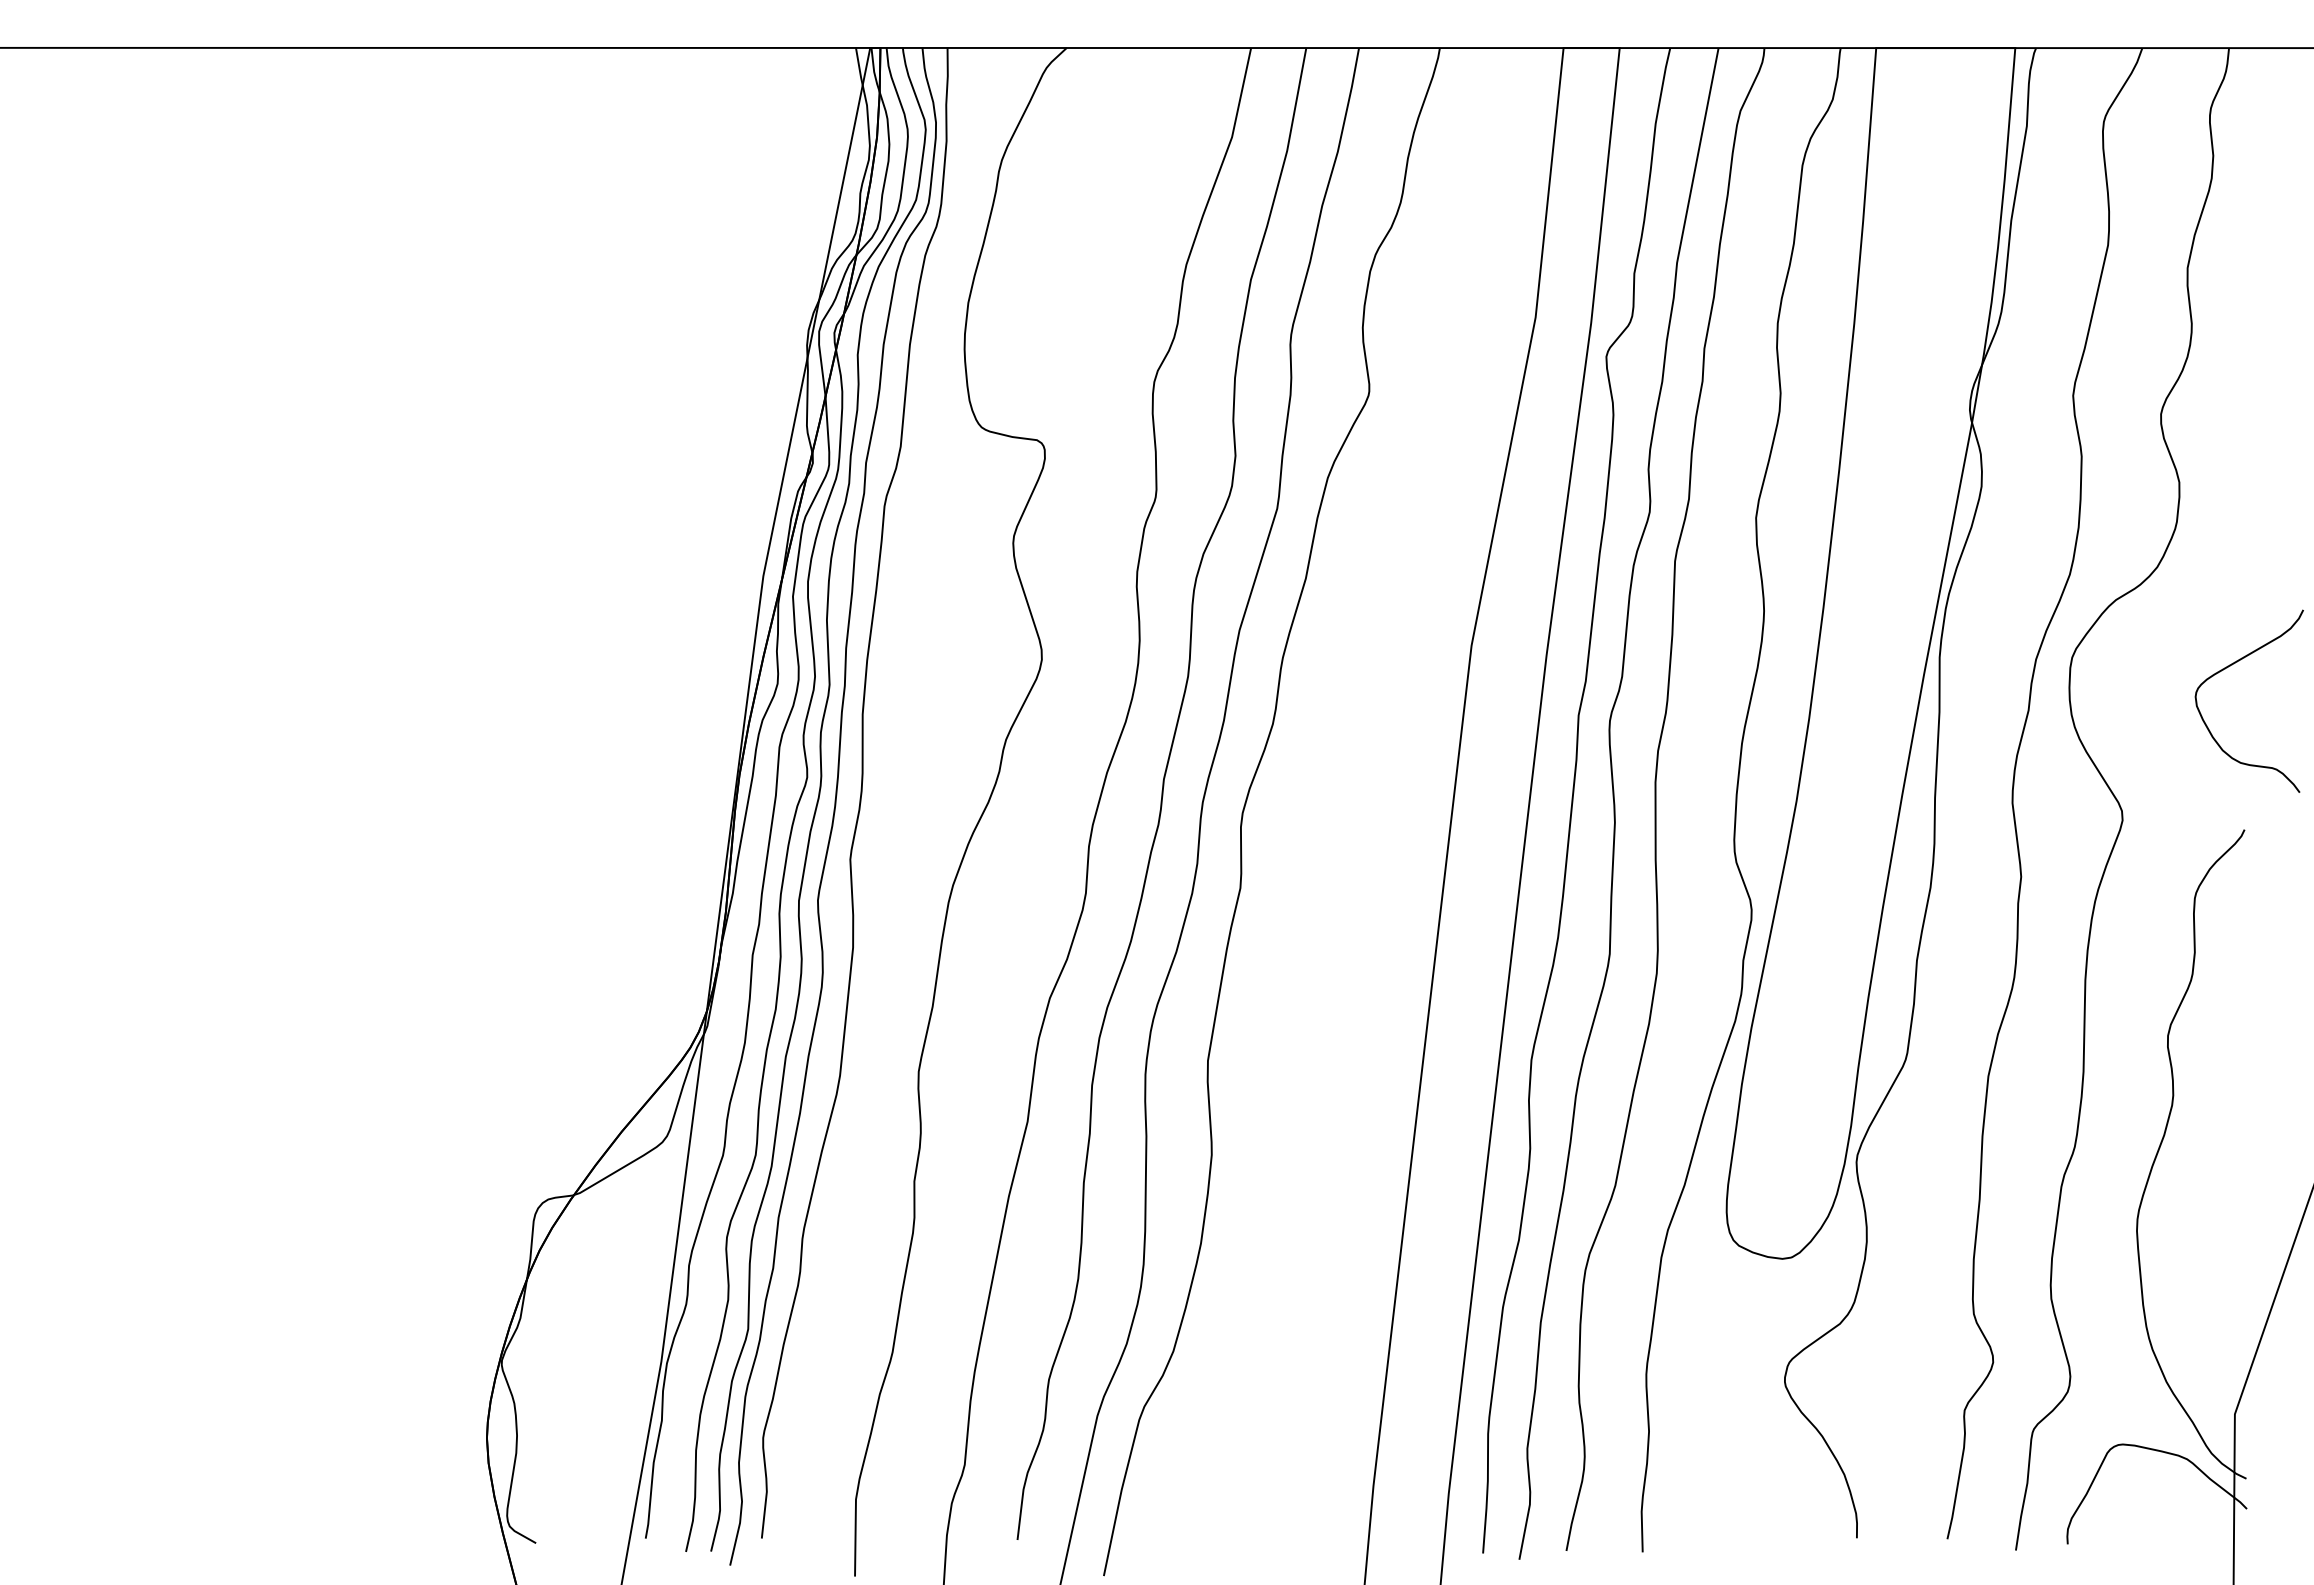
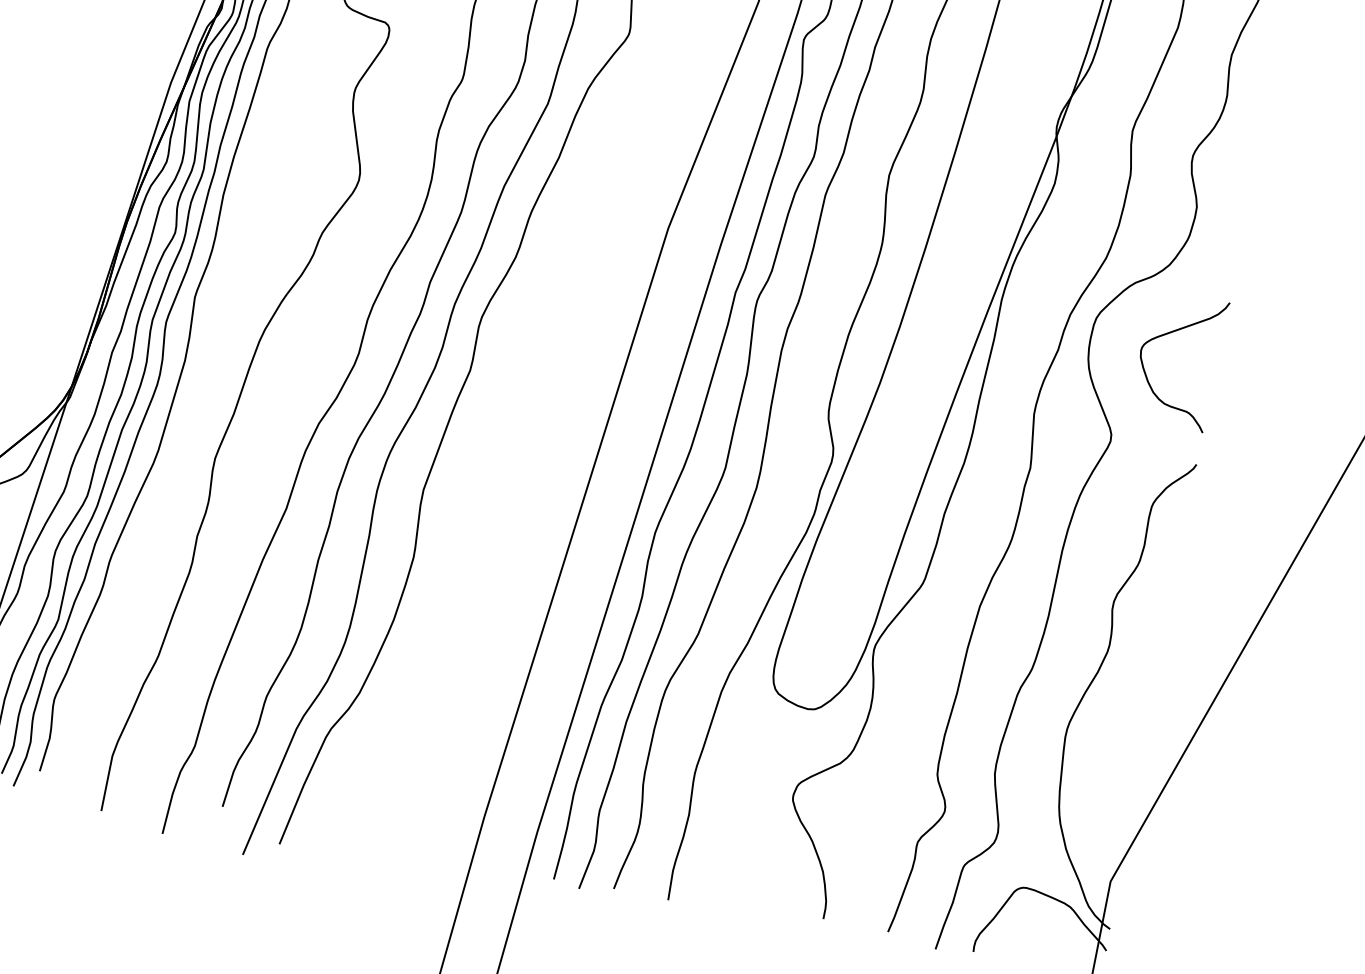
curve: (2227, 668) -> (1167, 334), moved

